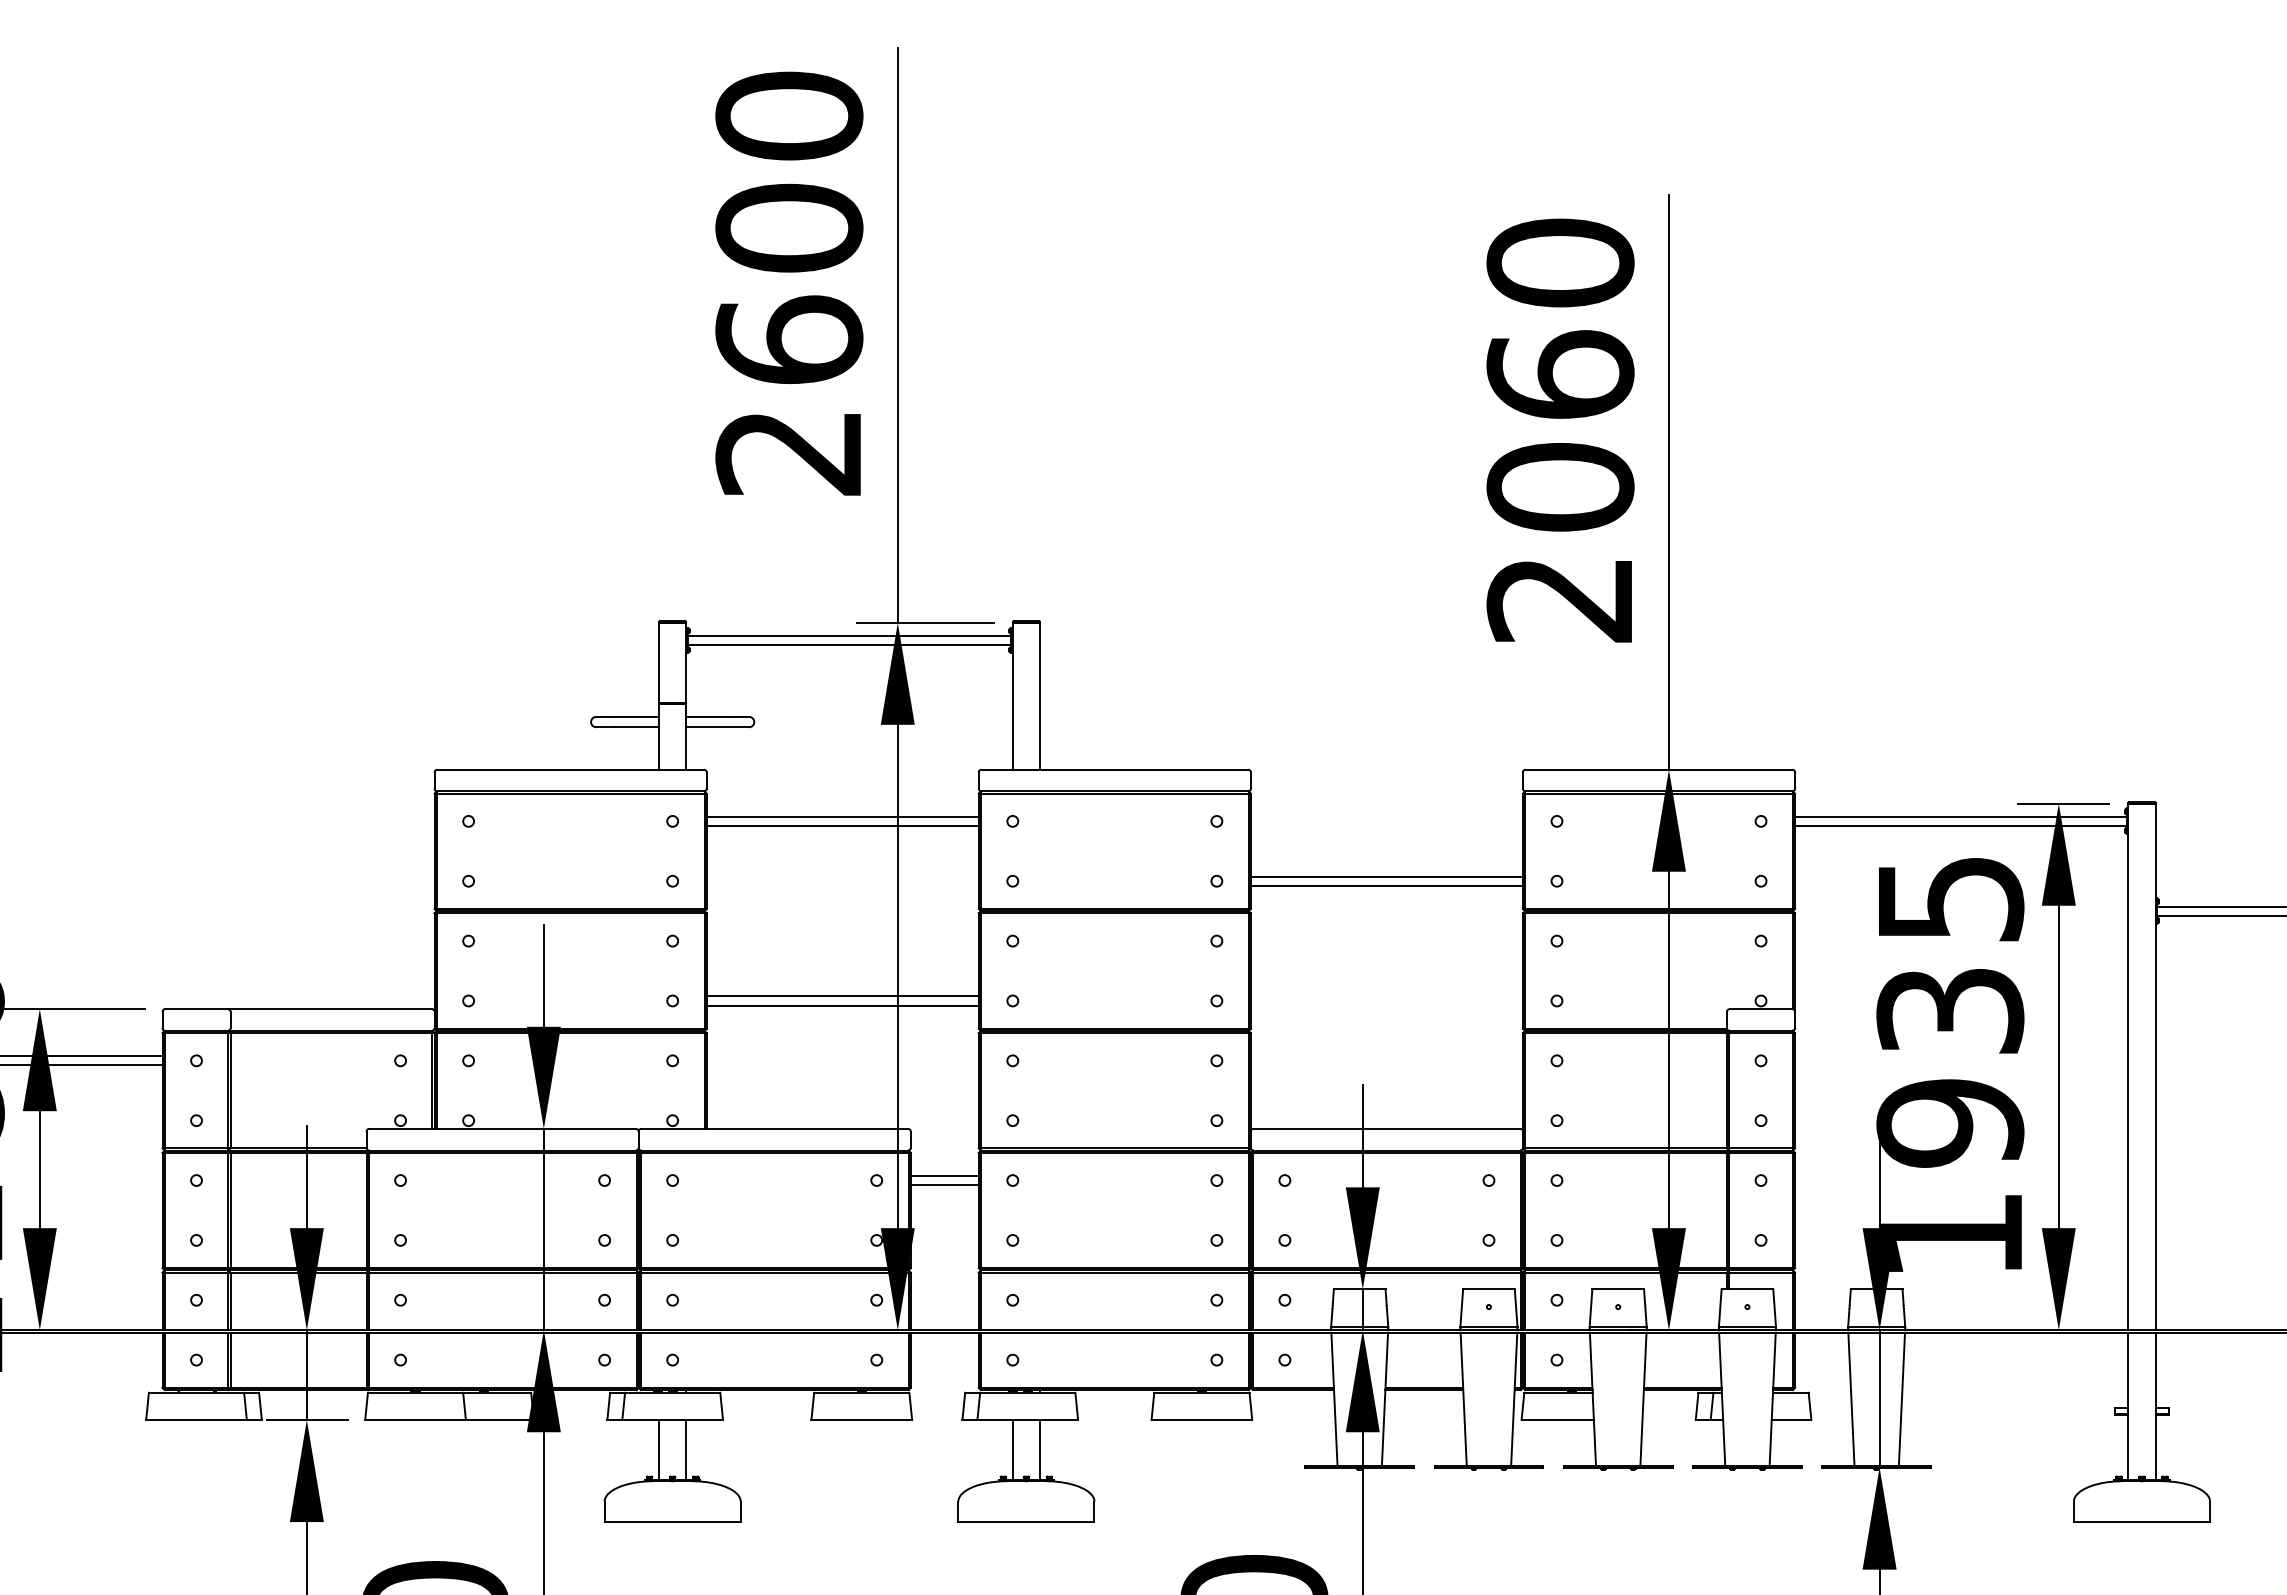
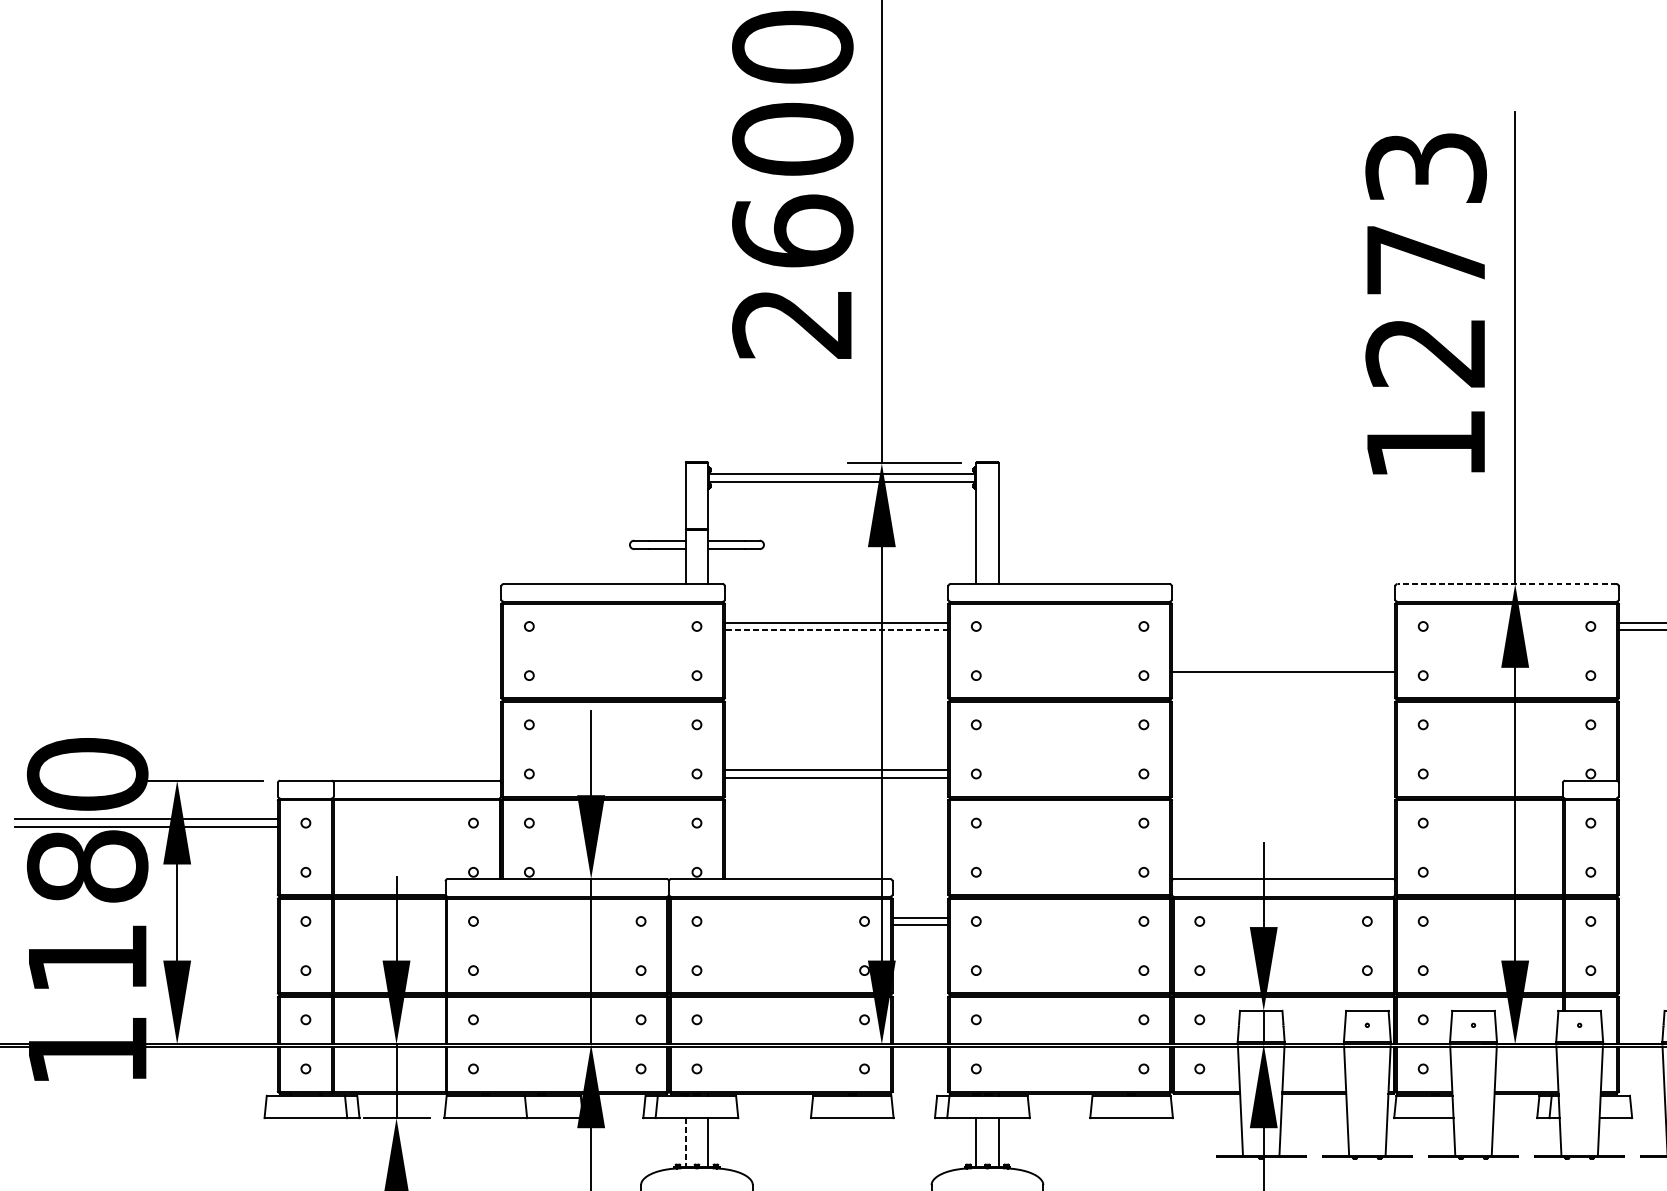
text: (1560, 430) -> (1426, 305), 2060 -> 1273
line: (1658, 769) -> (1506, 583), solid -> dashed
line: (842, 825) -> (836, 629), solid -> dashed
line: (1386, 885) -> (1283, 679), removed
line: (659, 1449) -> (686, 1142), solid -> dashed

